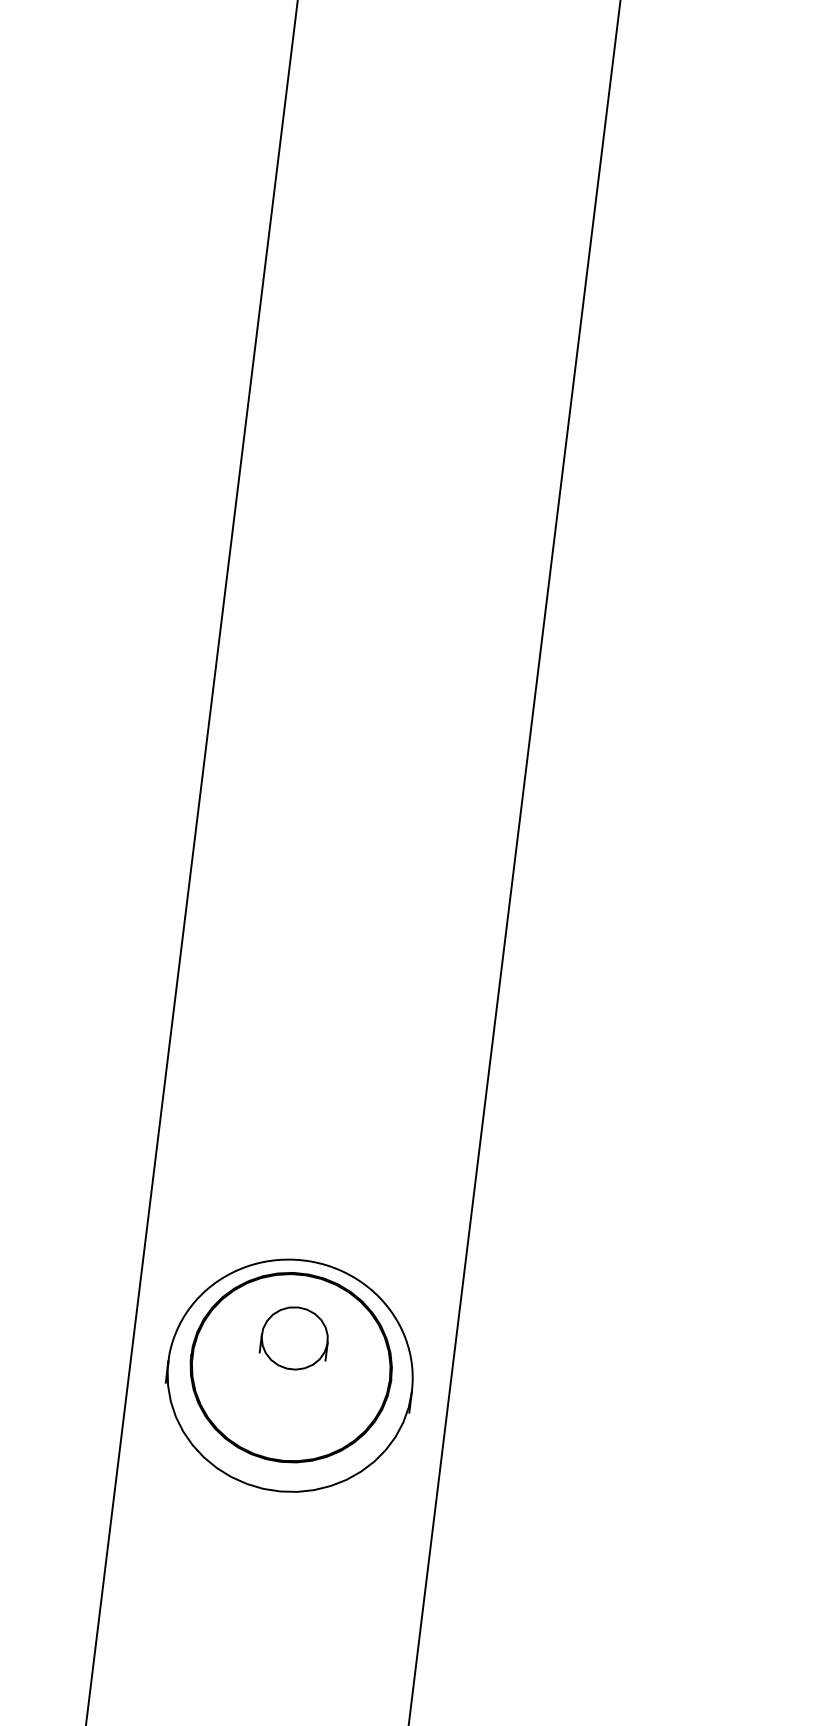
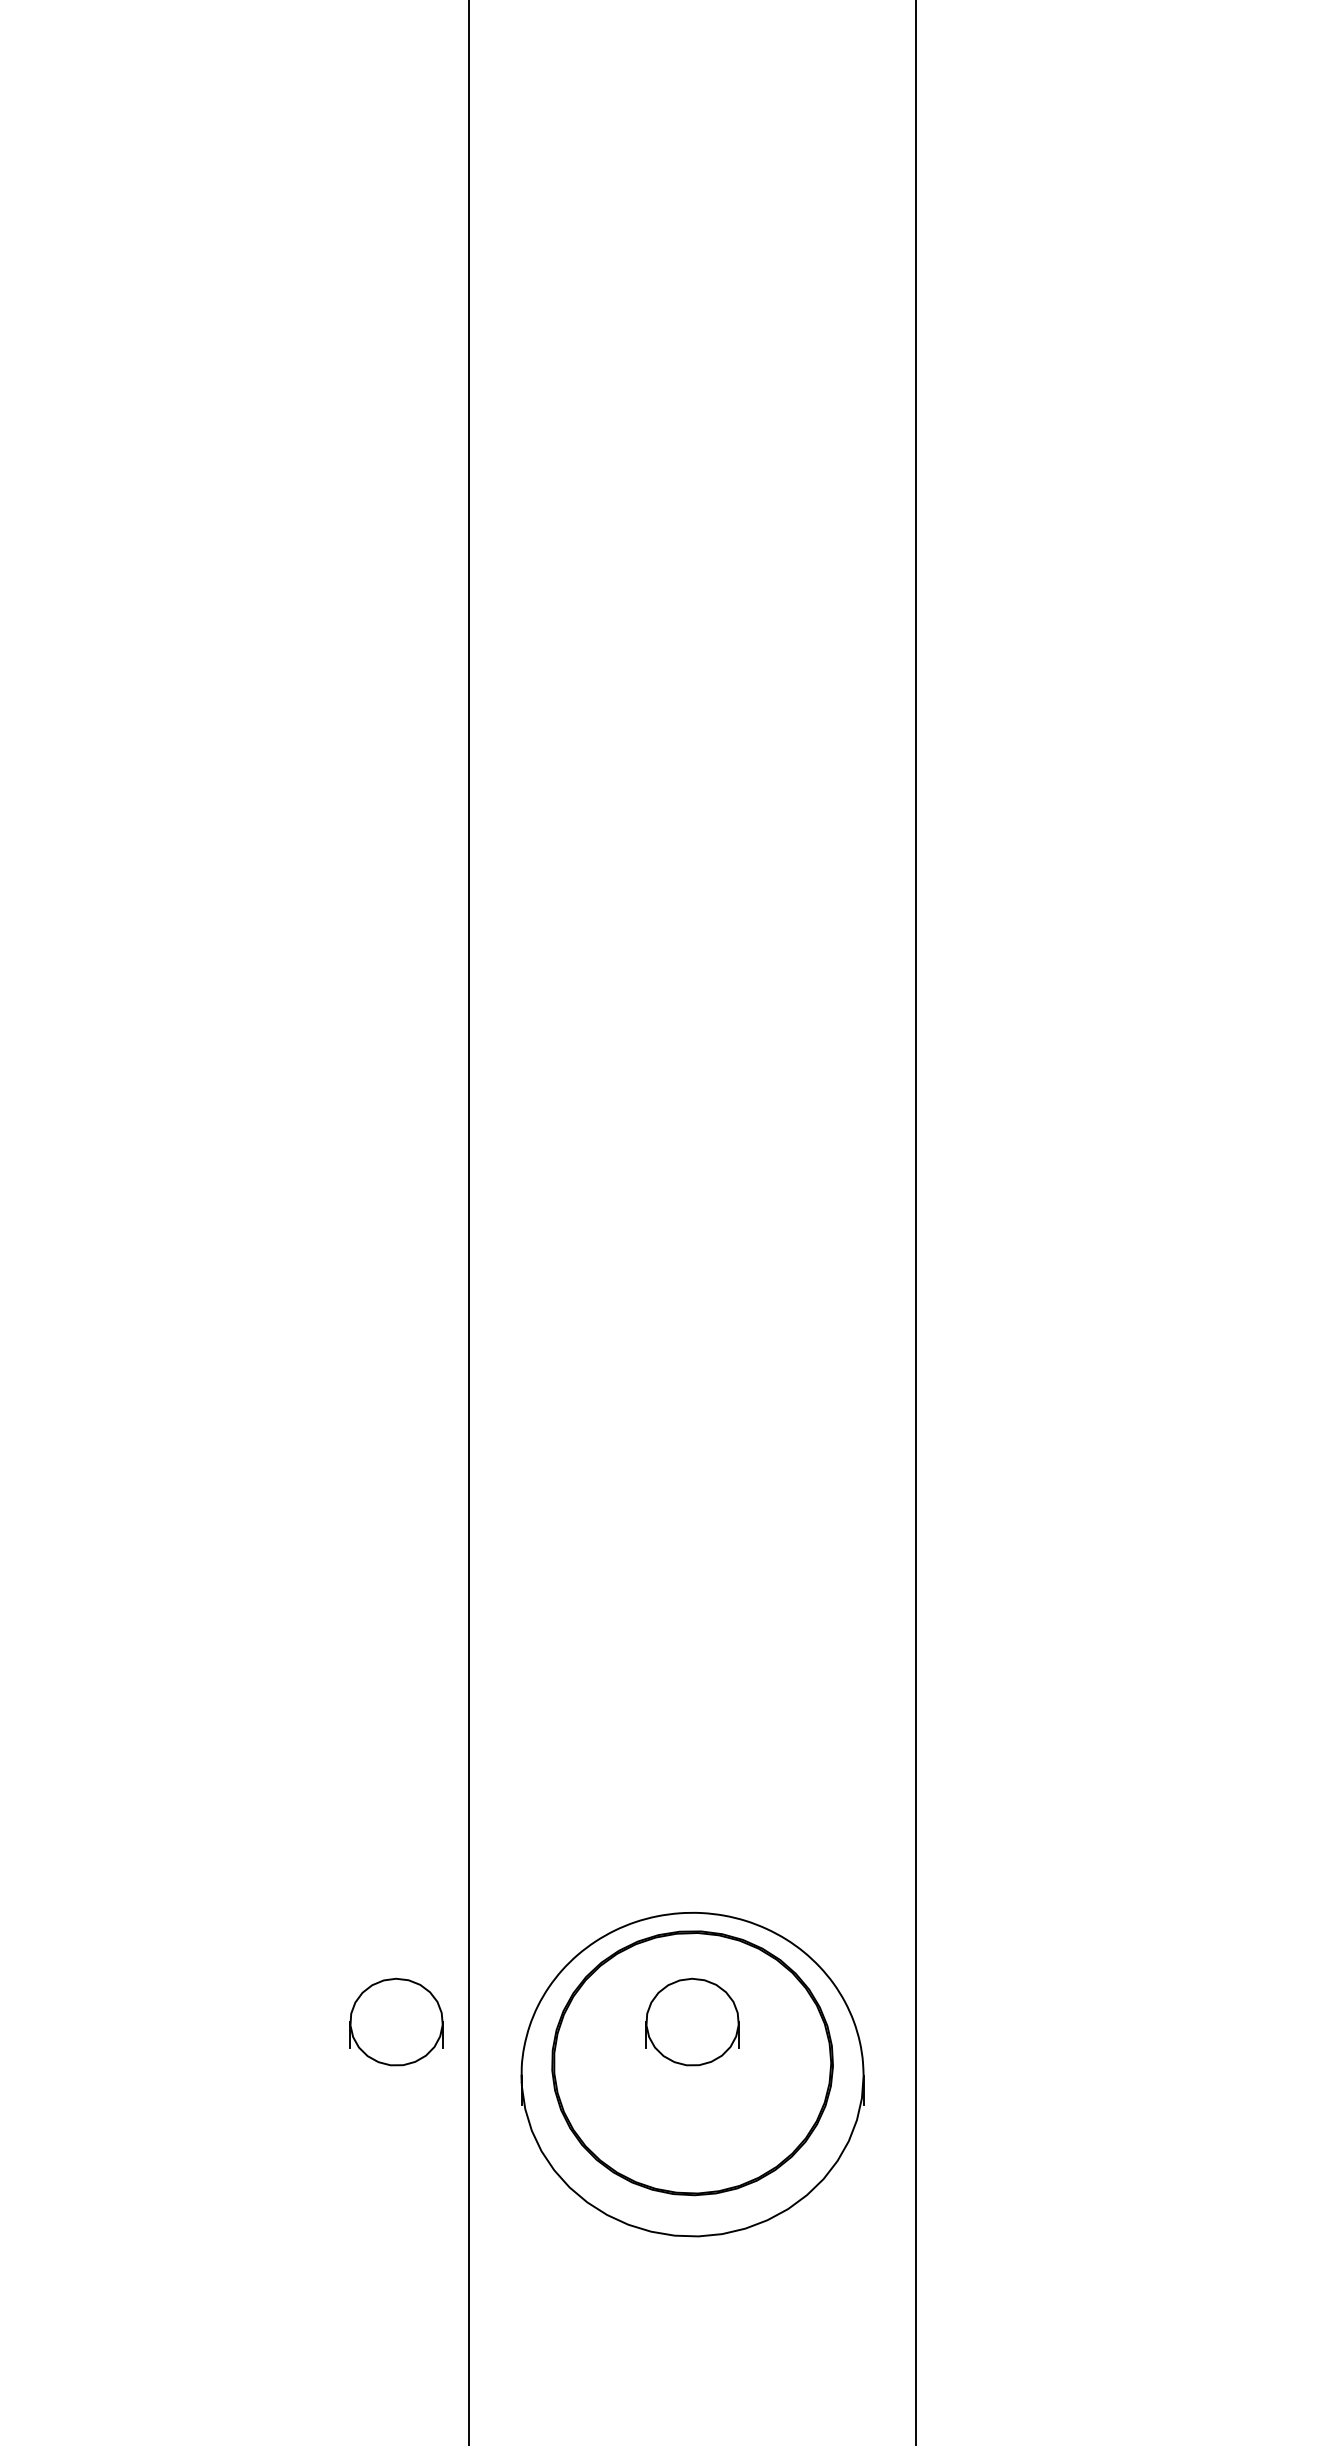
part: (84, 1312) -> (396, 2021), added

